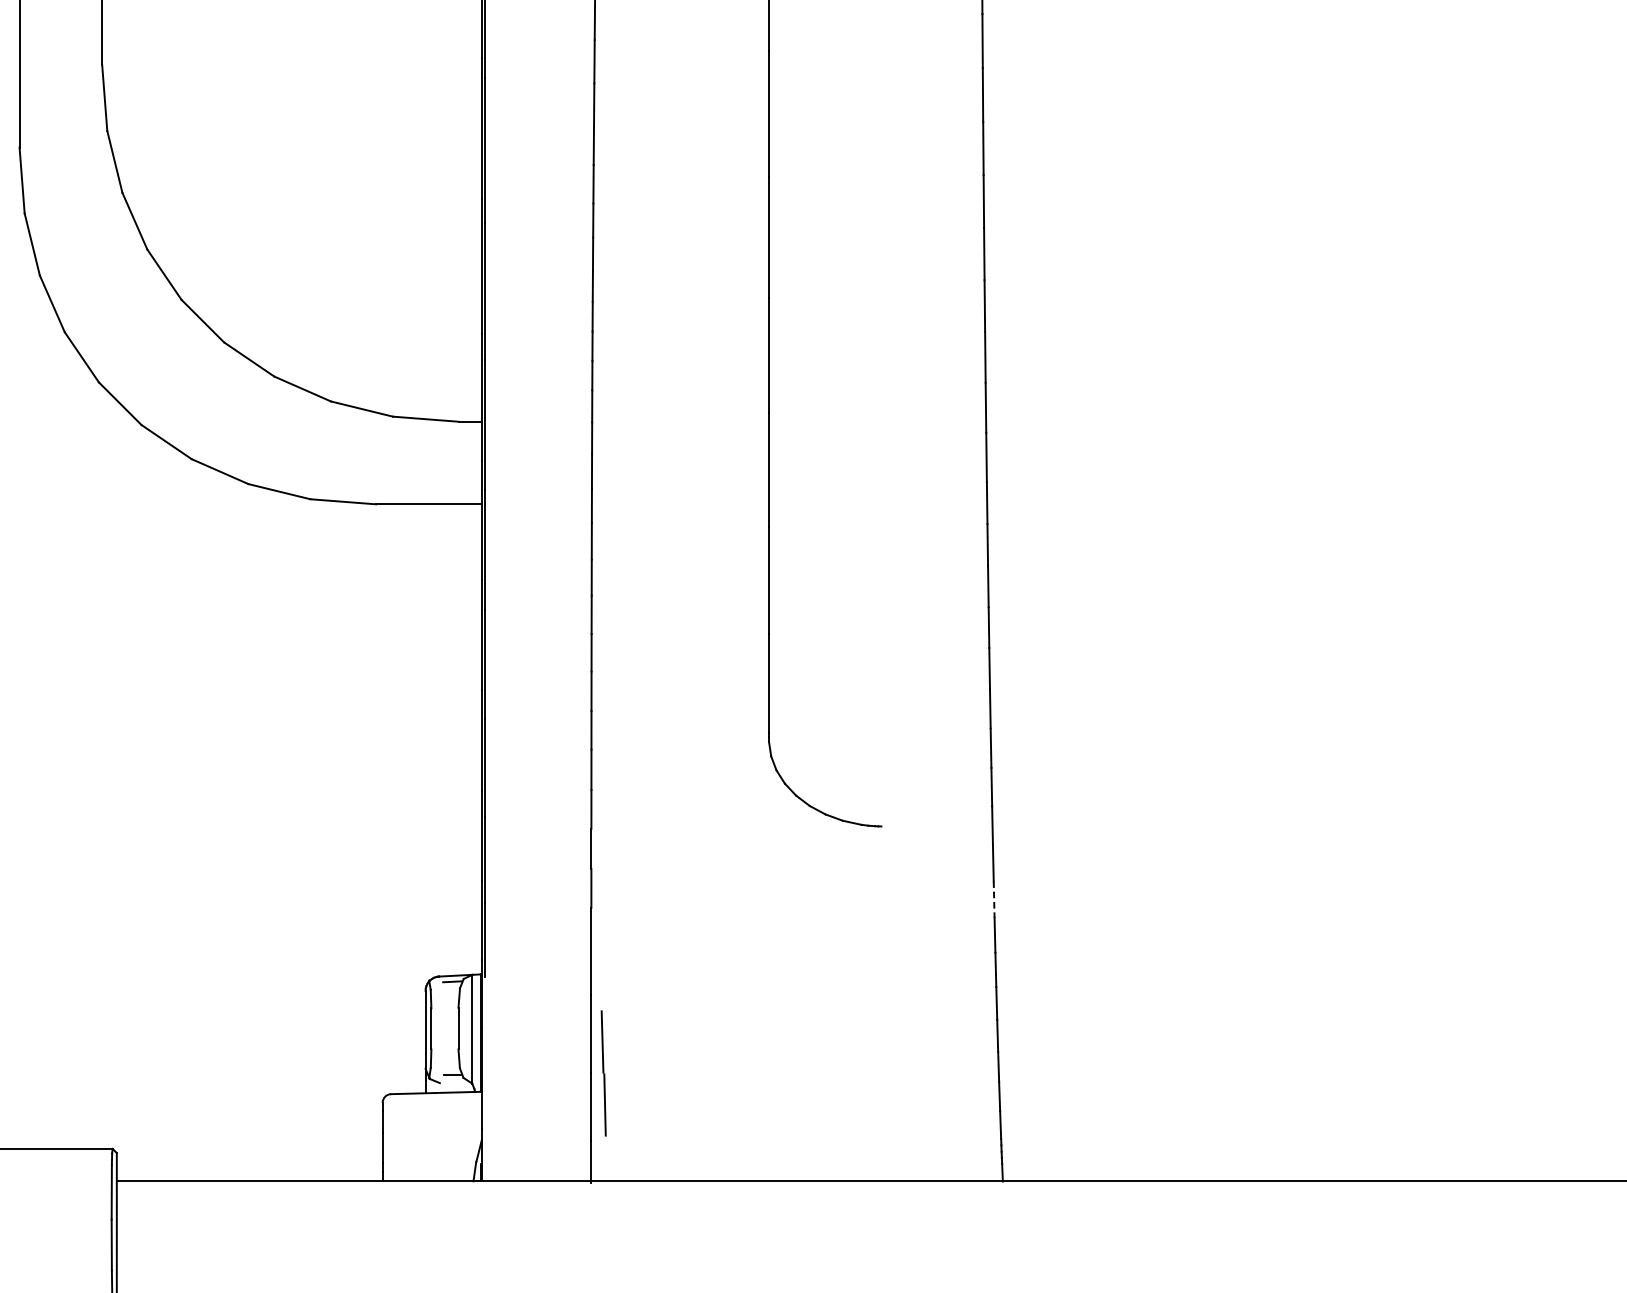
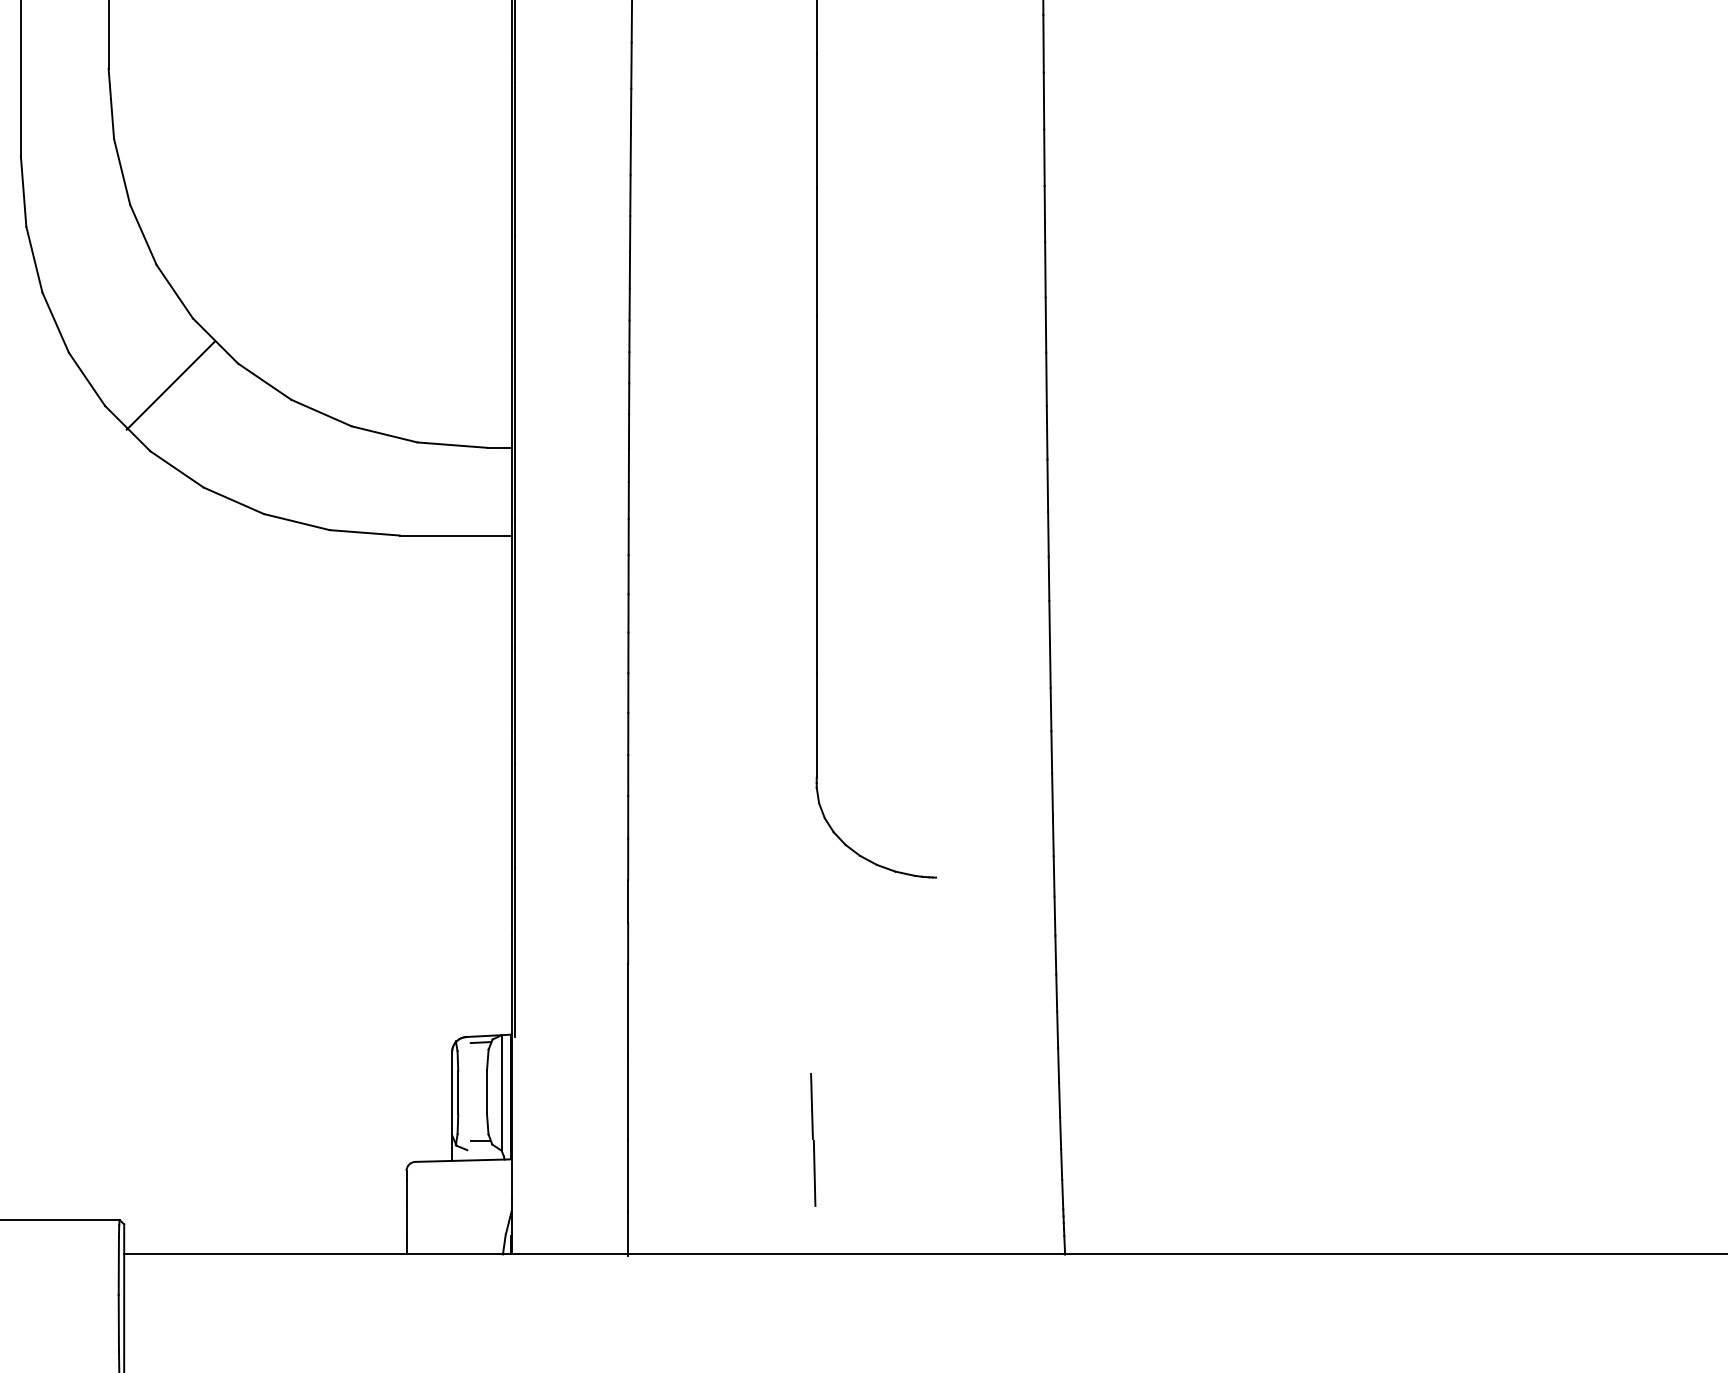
line: (160, 363) -> (170, 385), added
line: (993, 899) -> (1055, 955), dashed -> solid
line: (603, 1073) -> (813, 1139), moved

